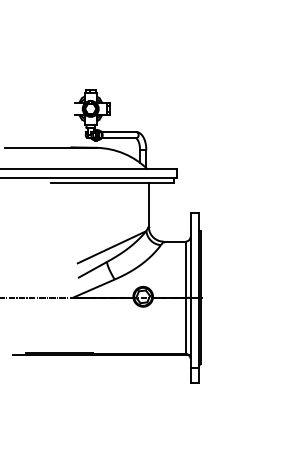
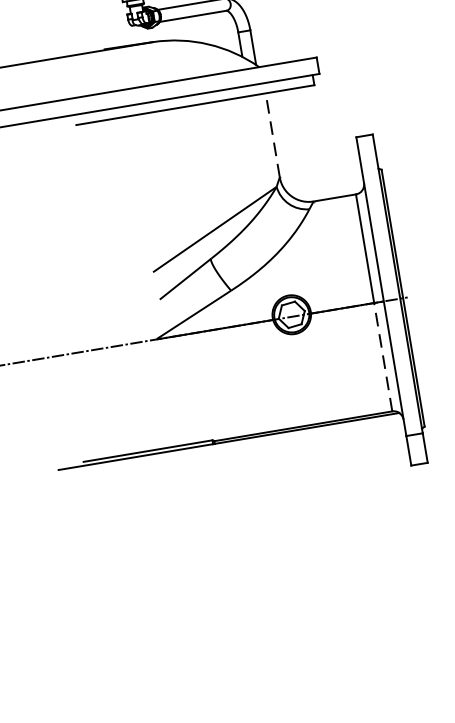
line: (148, 204) -> (272, 134), solid -> dashed
line: (185, 325) -> (382, 356), solid -> dashed

